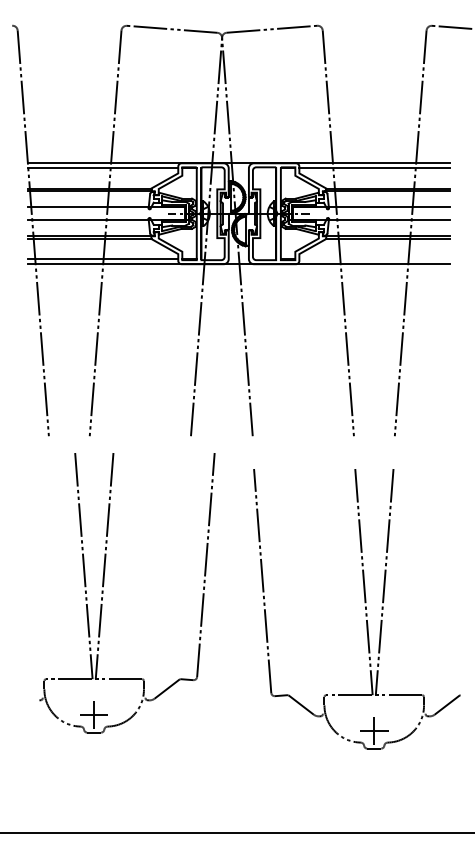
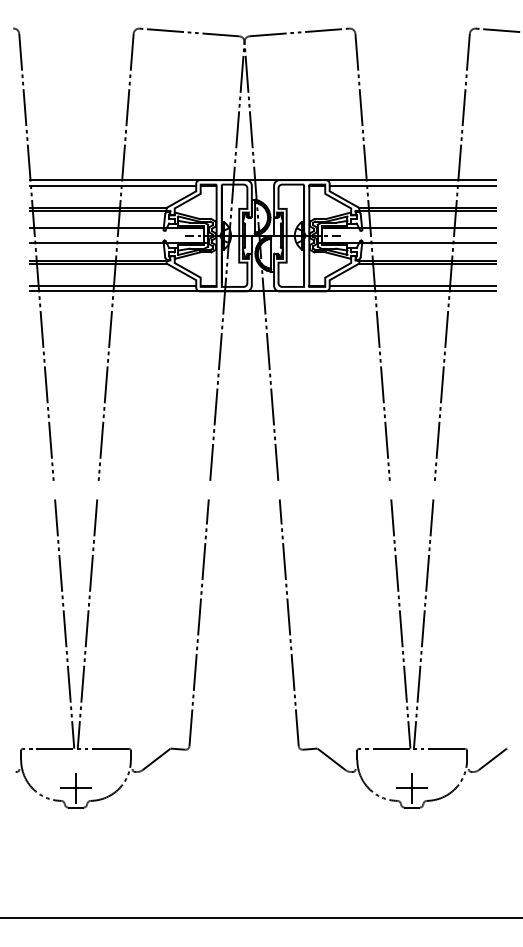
line: (374, 259) -> (412, 286), added
part: (103, 593) -> (86, 654), moved
part: (365, 609) -> (402, 654), moved

